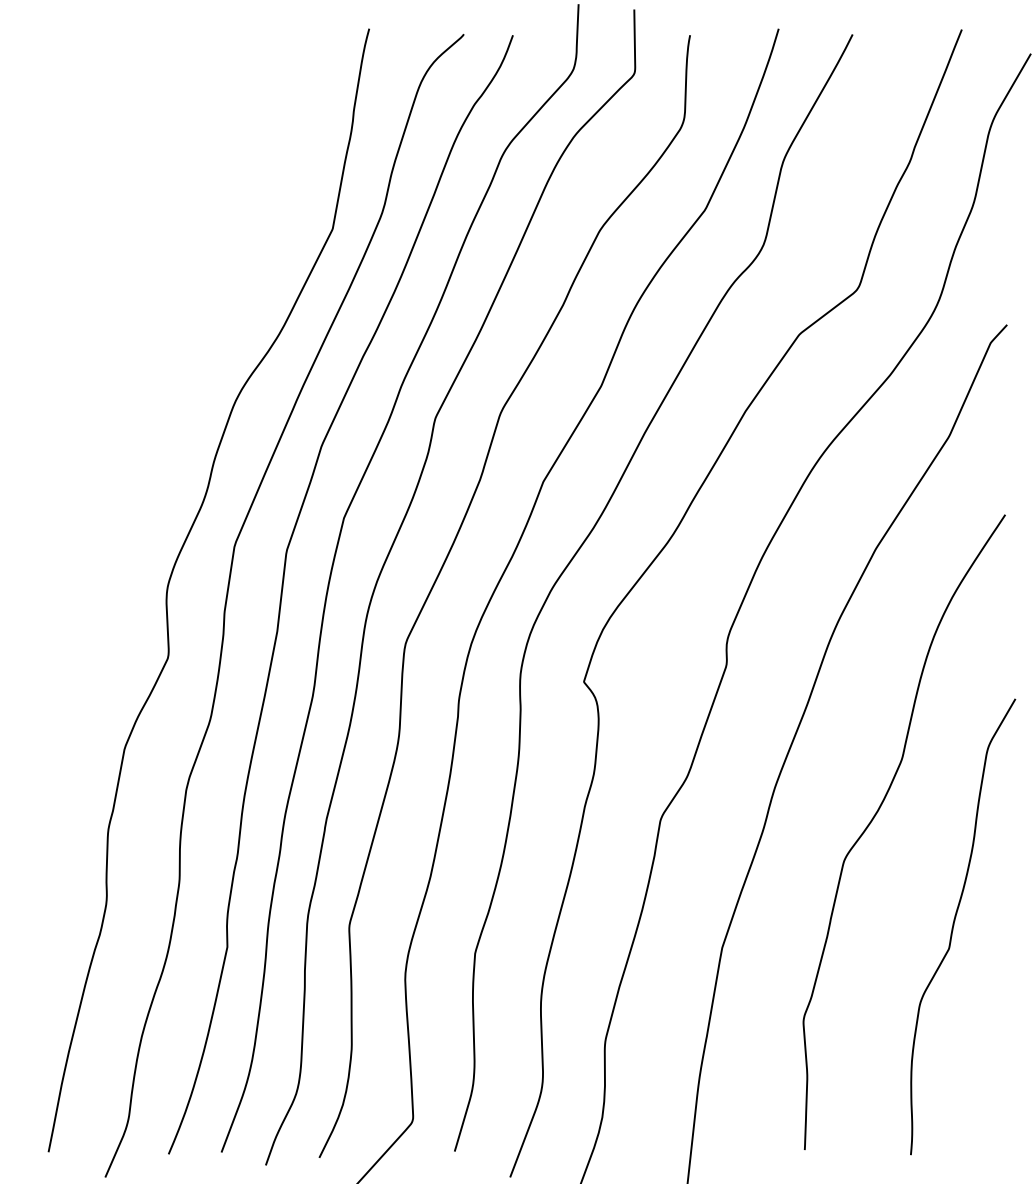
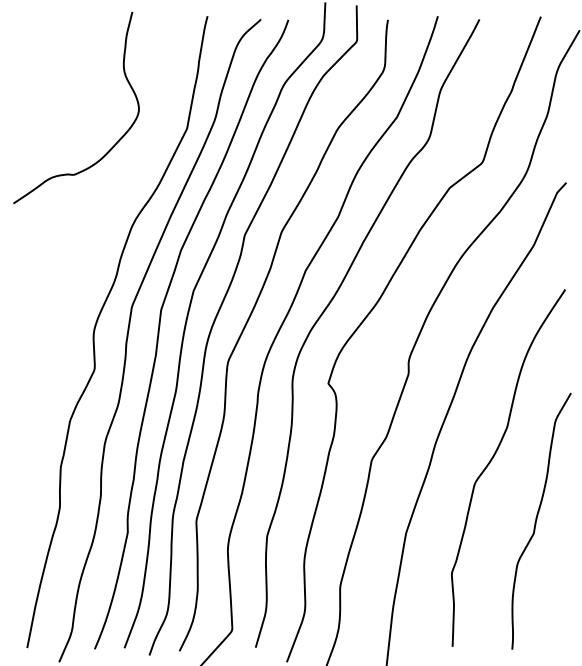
curve: (209, 249) -> (117, 140), added

